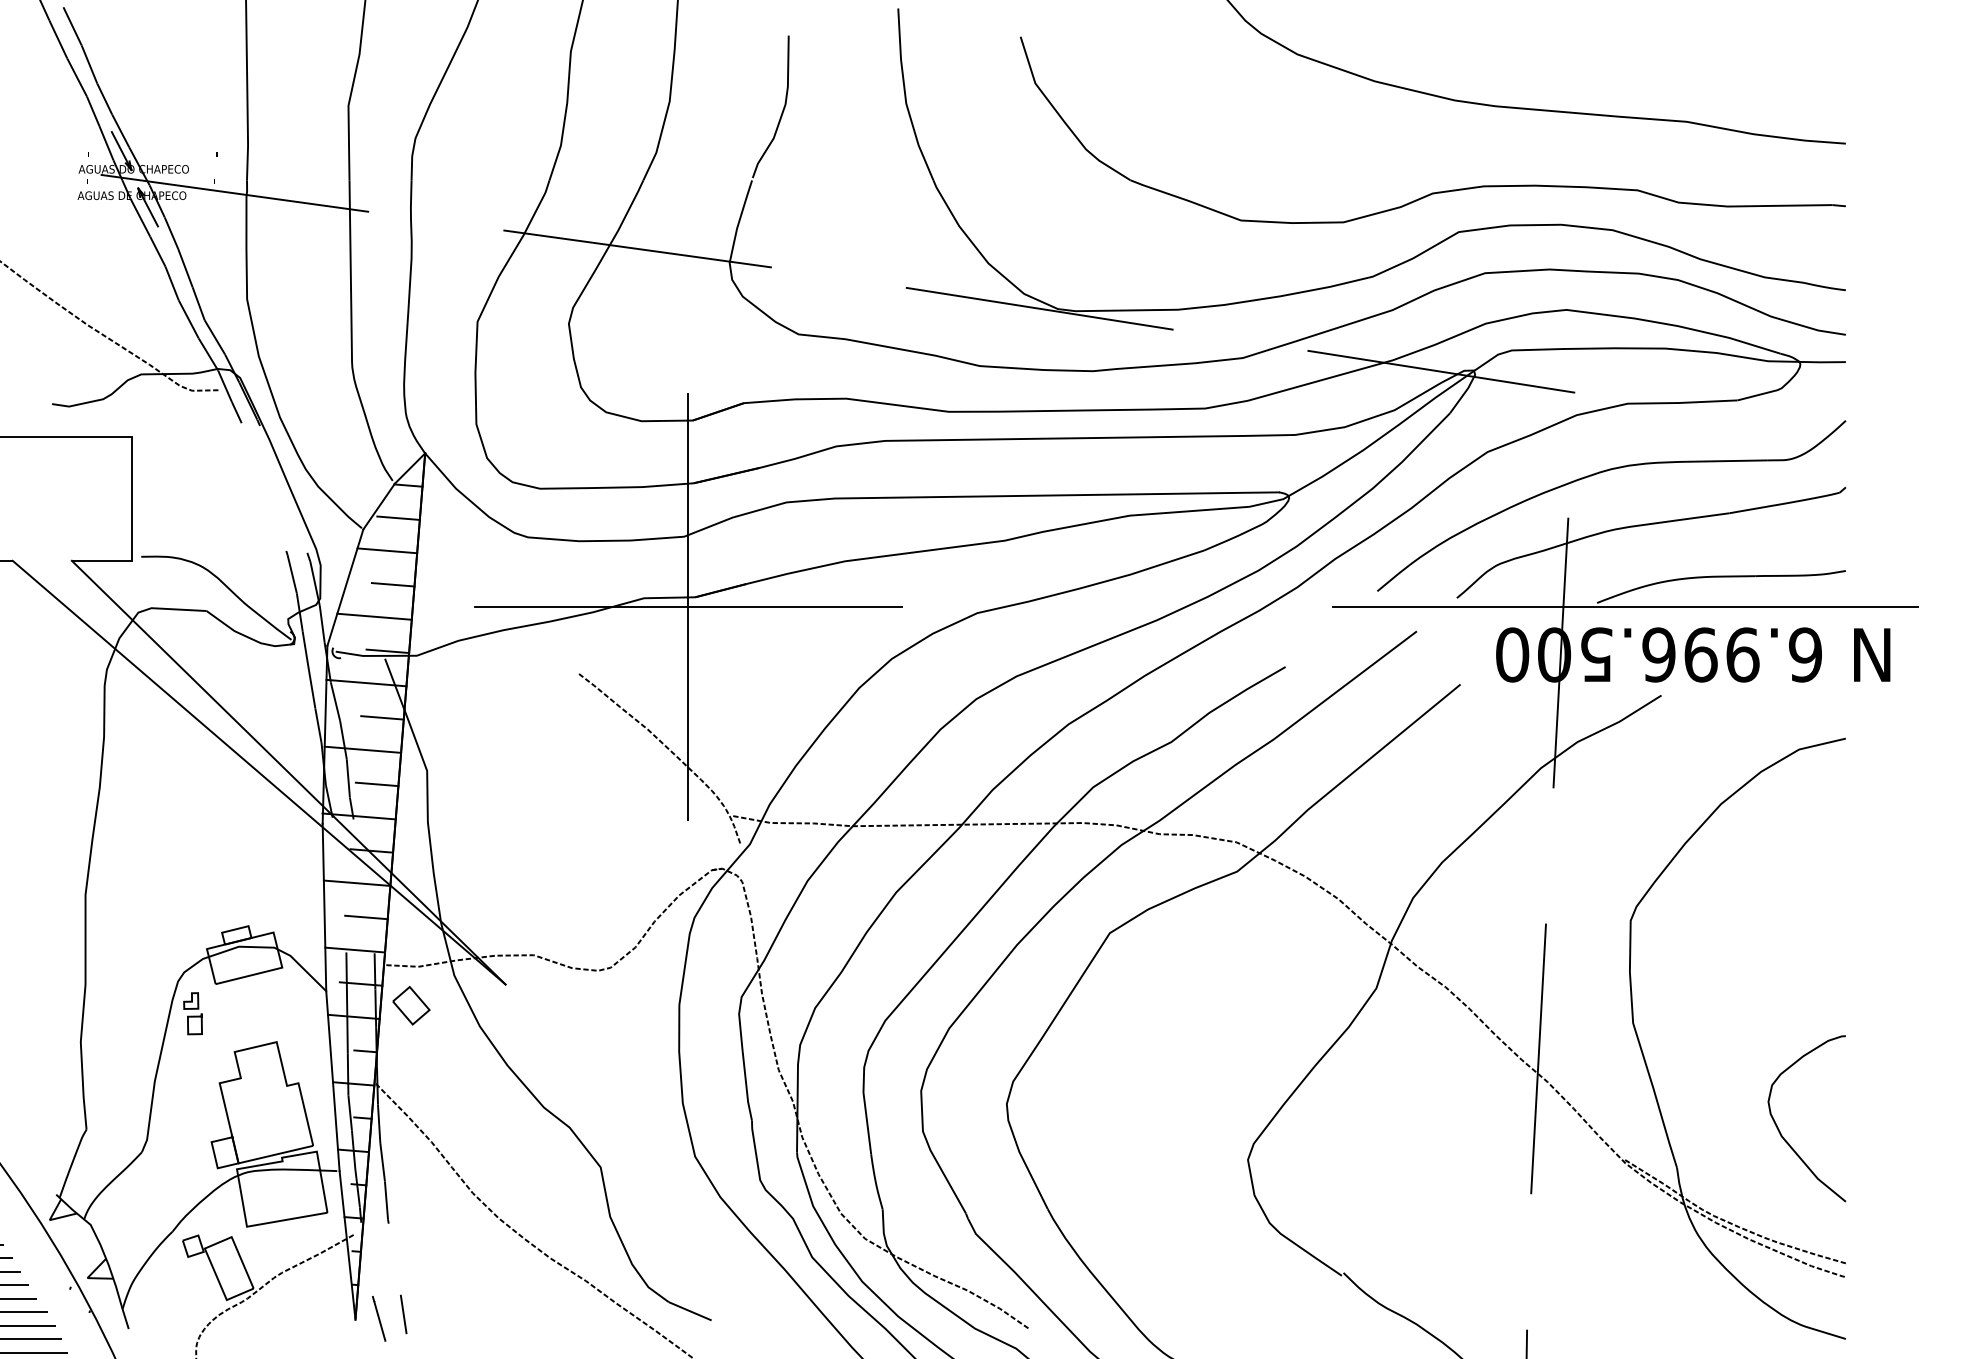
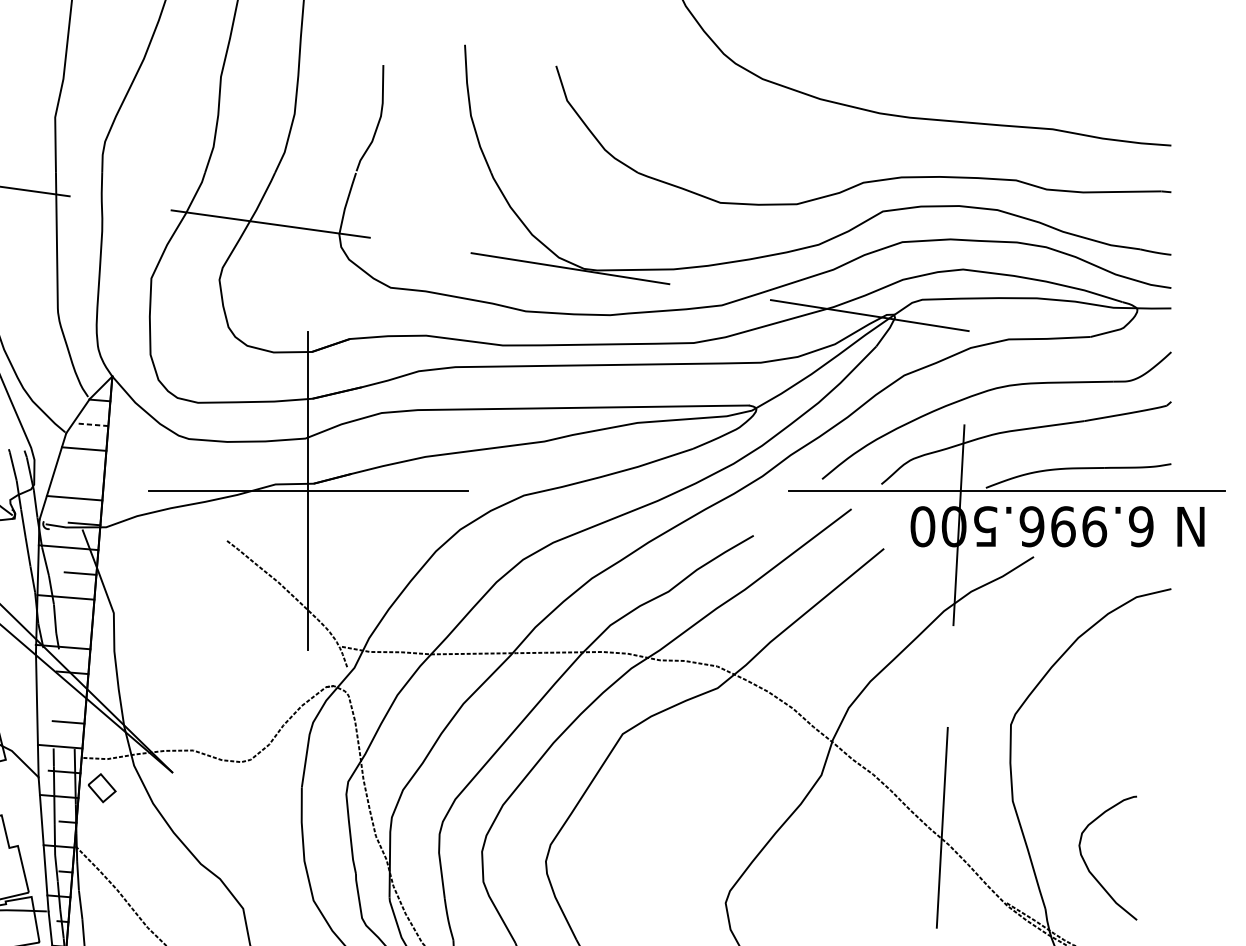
line: (398, 518) -> (92, 424), solid -> dashed
line: (392, 584) -> (88, 474), removed
line: (376, 784) -> (76, 623), removed
line: (356, 882) -> (61, 696), removed
curve: (1780, 1131) -> (1088, 867), moved

